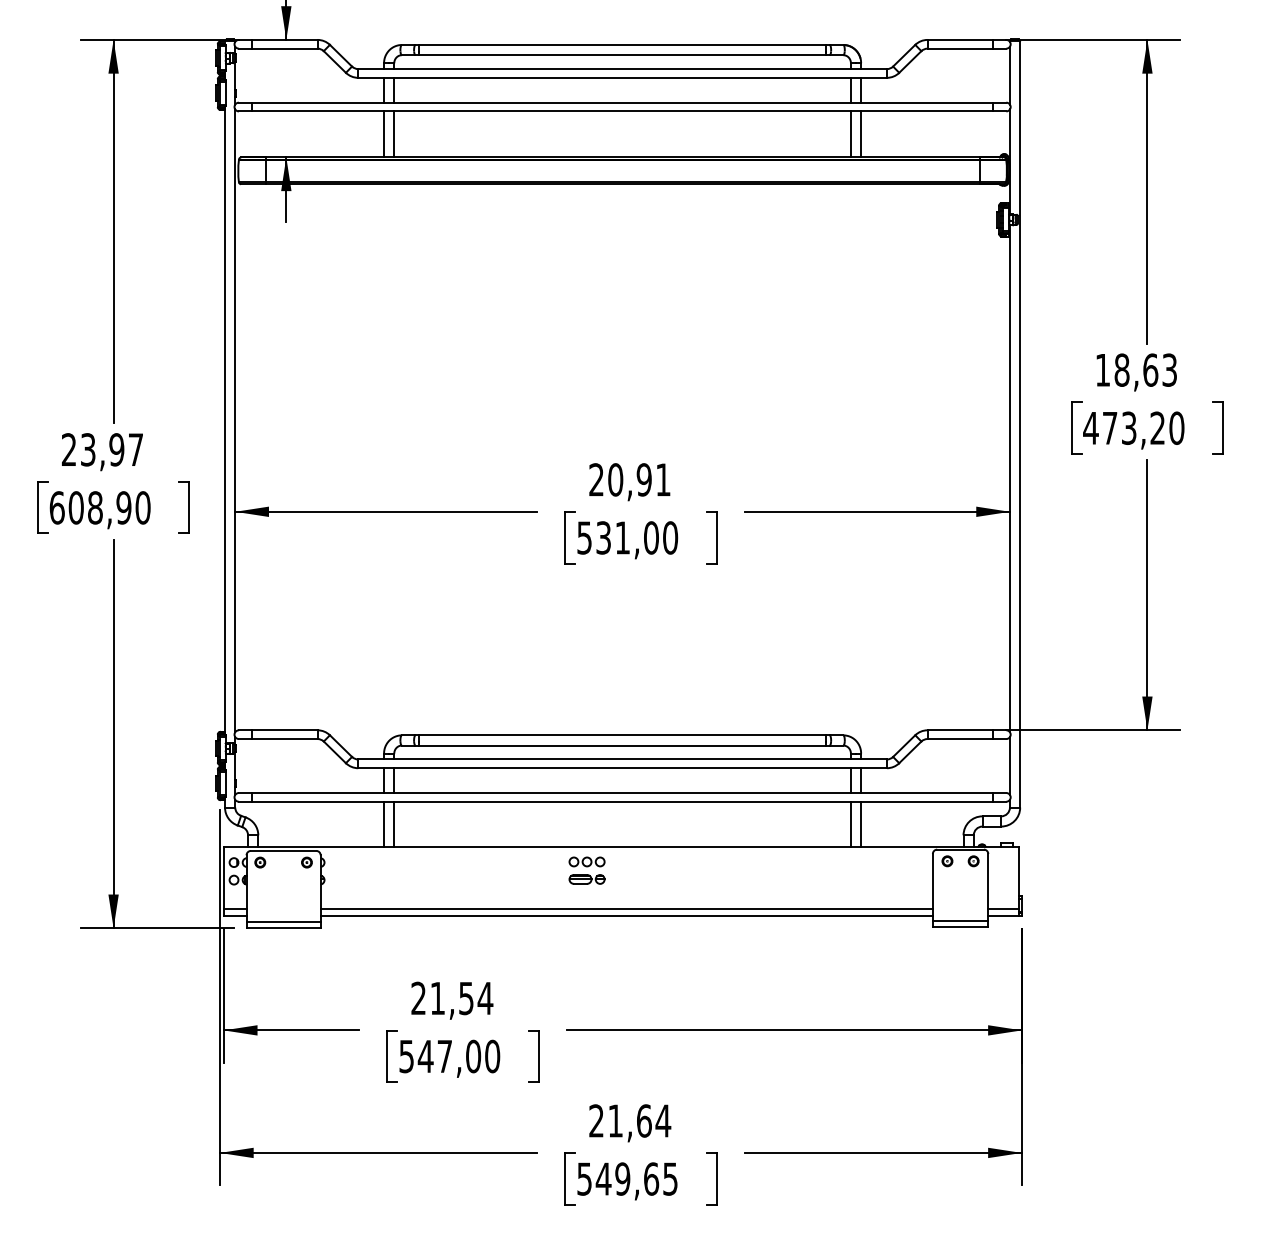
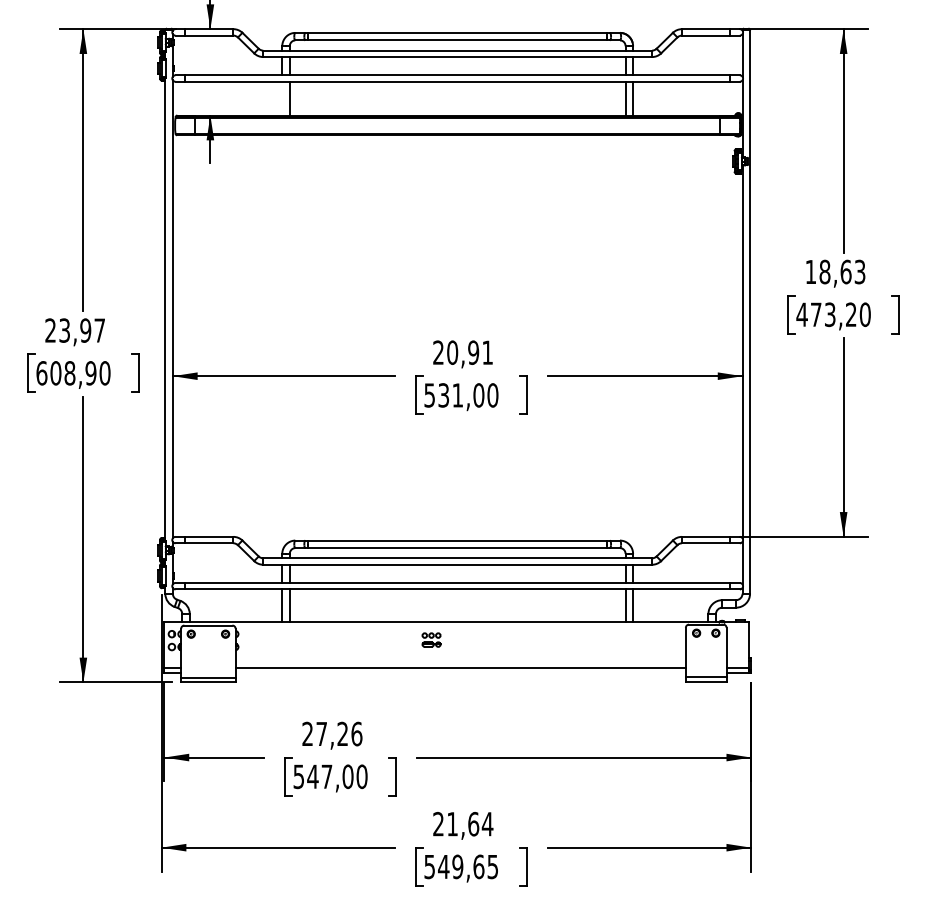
line: (384, 134) -> (282, 98), removed
part: (586, 870) -> (431, 639), size x0.7
line: (626, 916) -> (460, 673), removed
text: (461, 998) -> (339, 734), 21,54 -> 27,26

